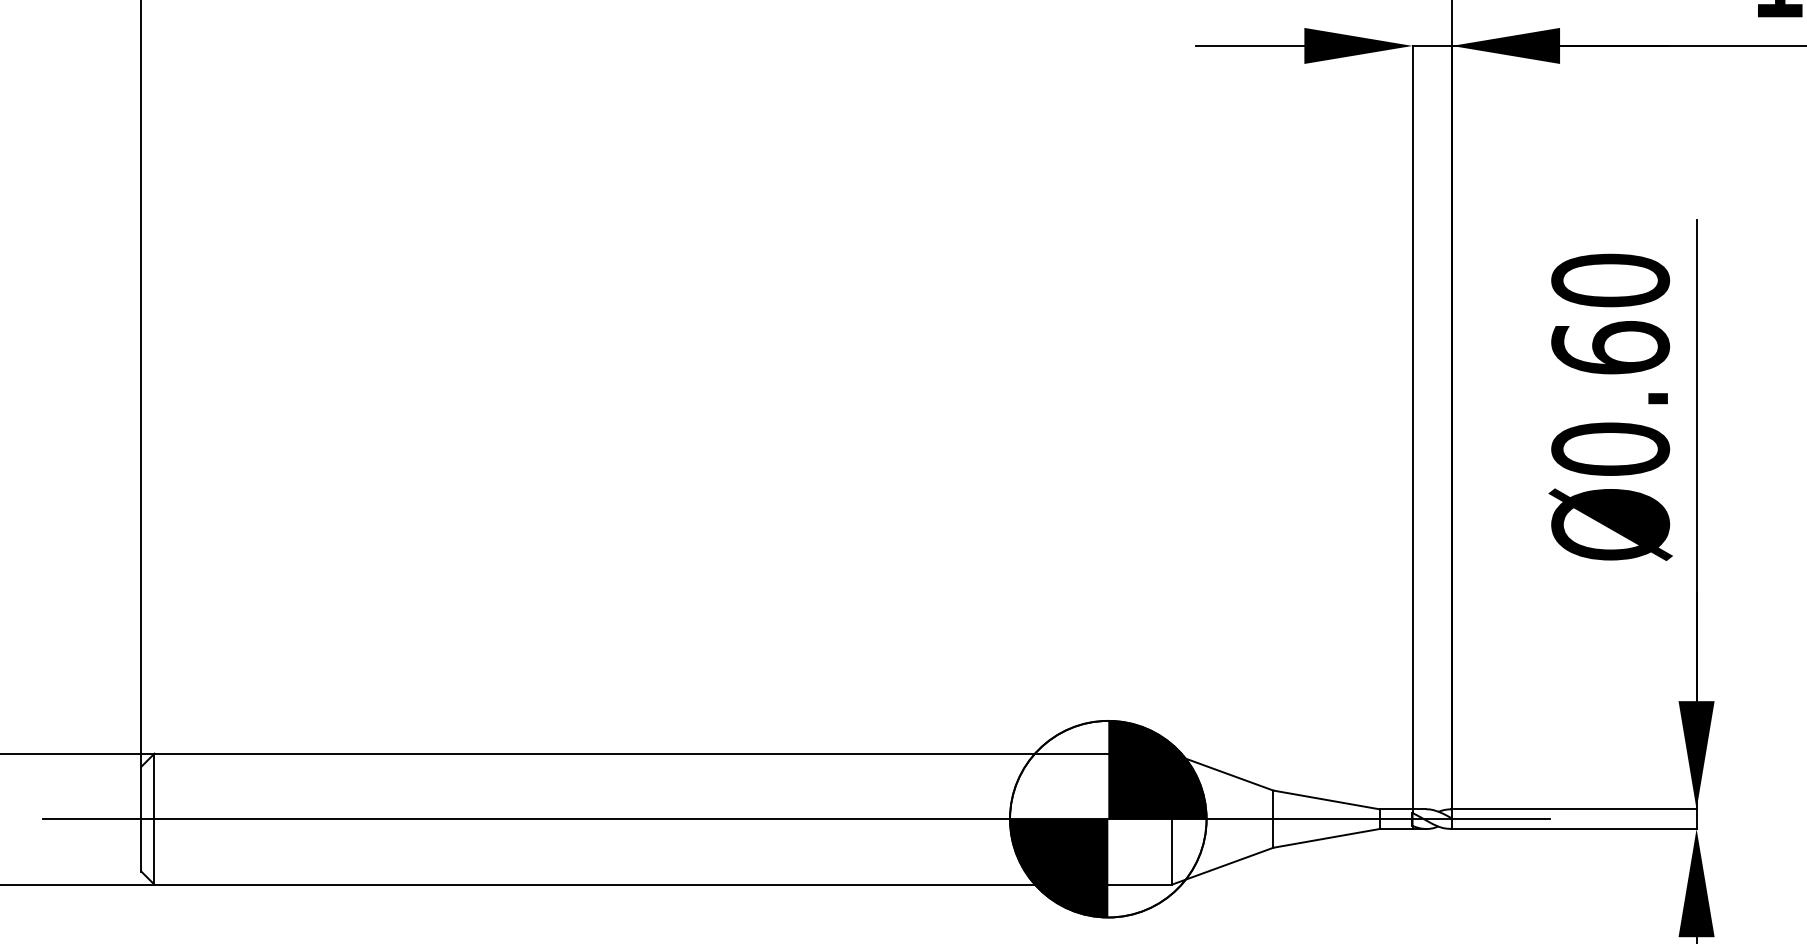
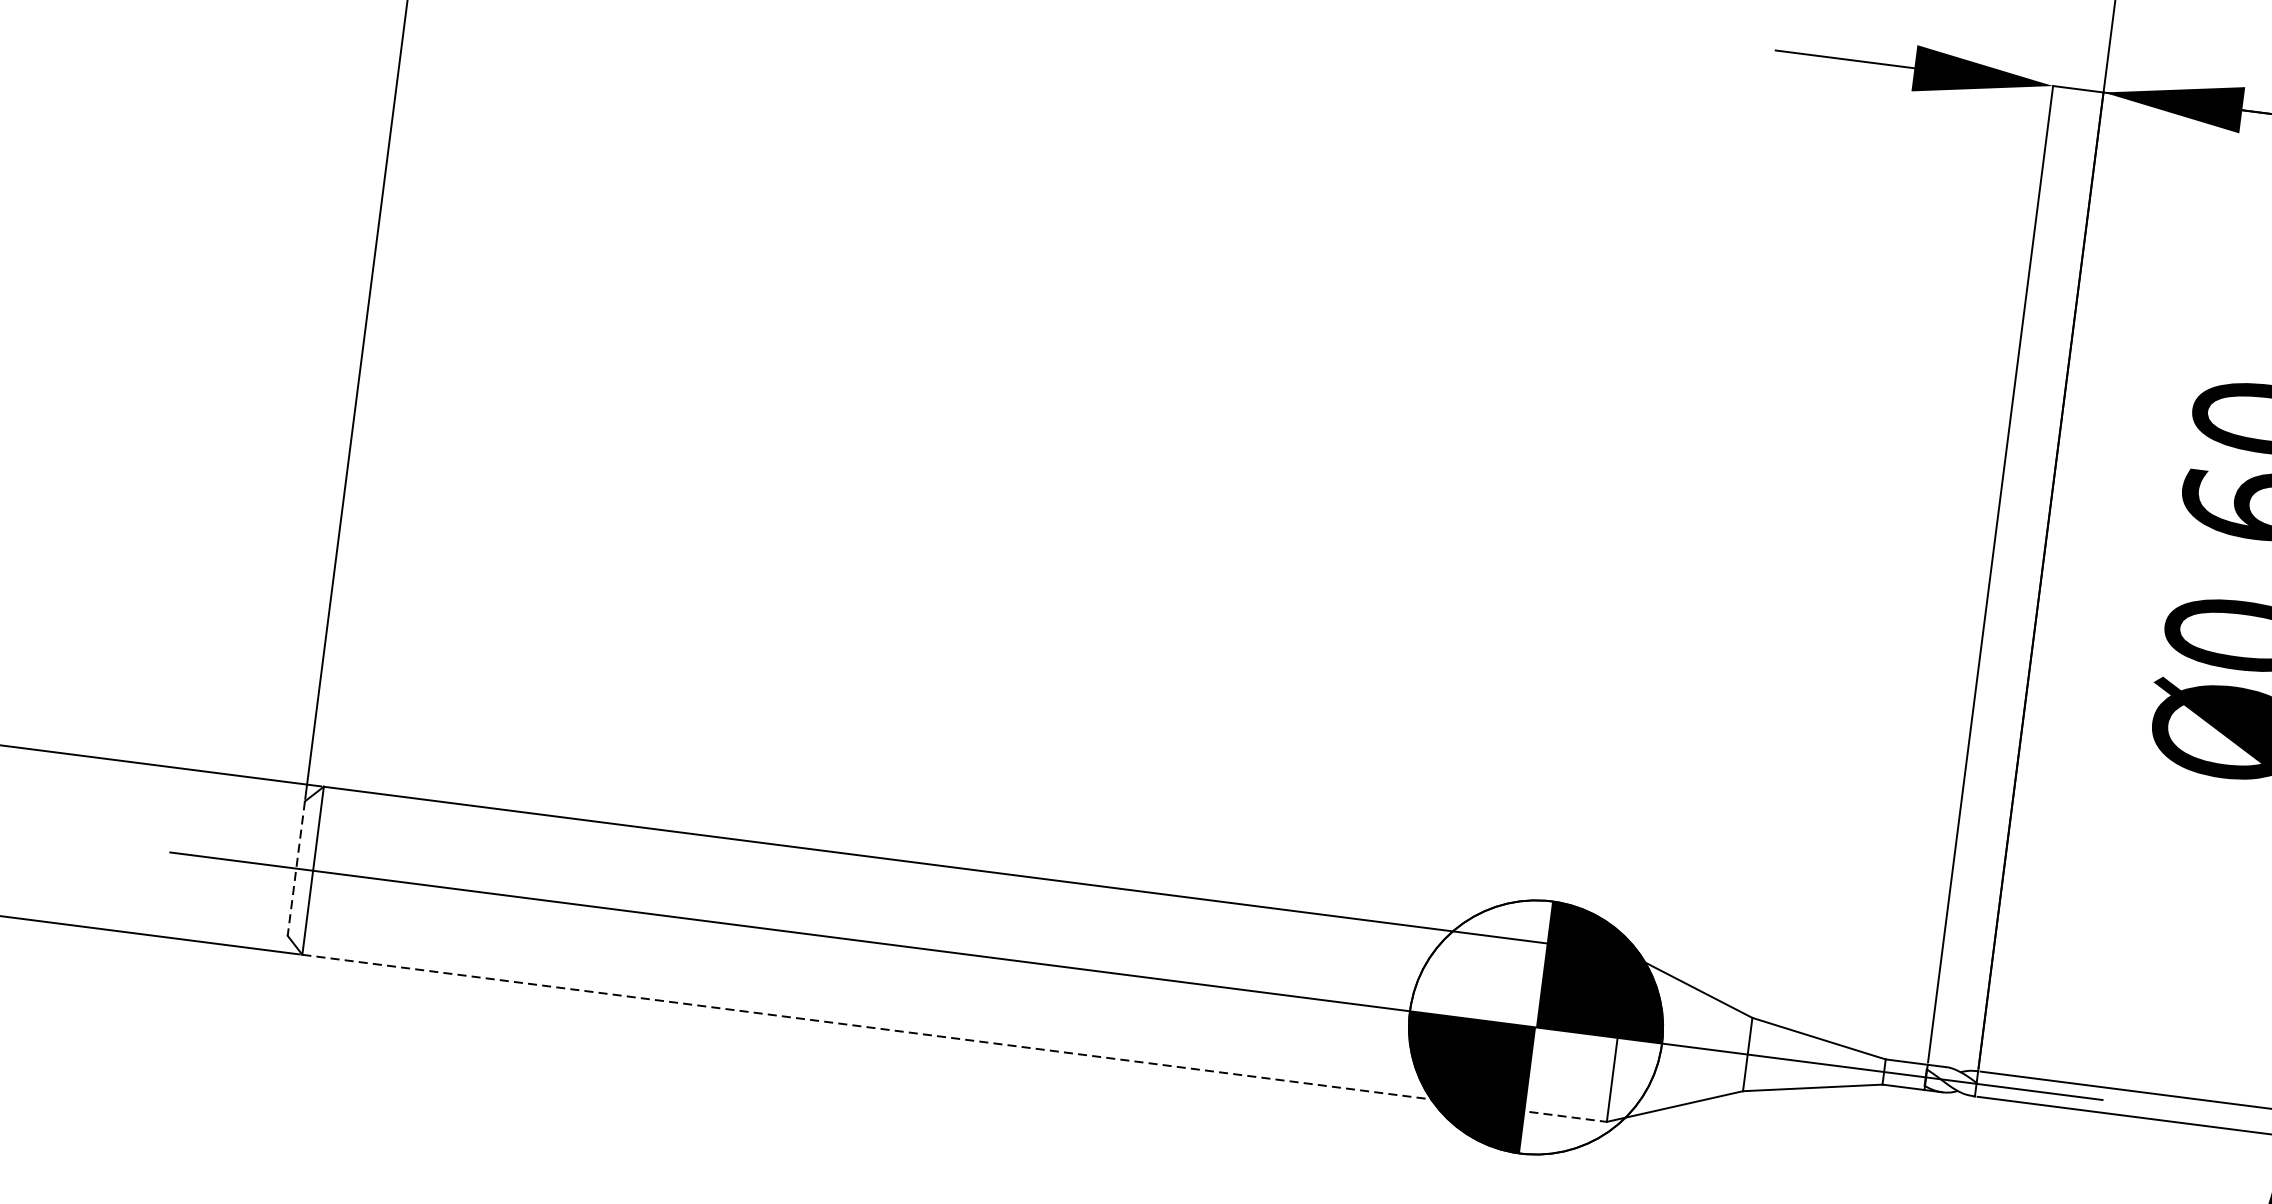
line: (141, 819) -> (296, 869), solid -> dashed
line: (663, 884) -> (955, 1038), solid -> dashed

